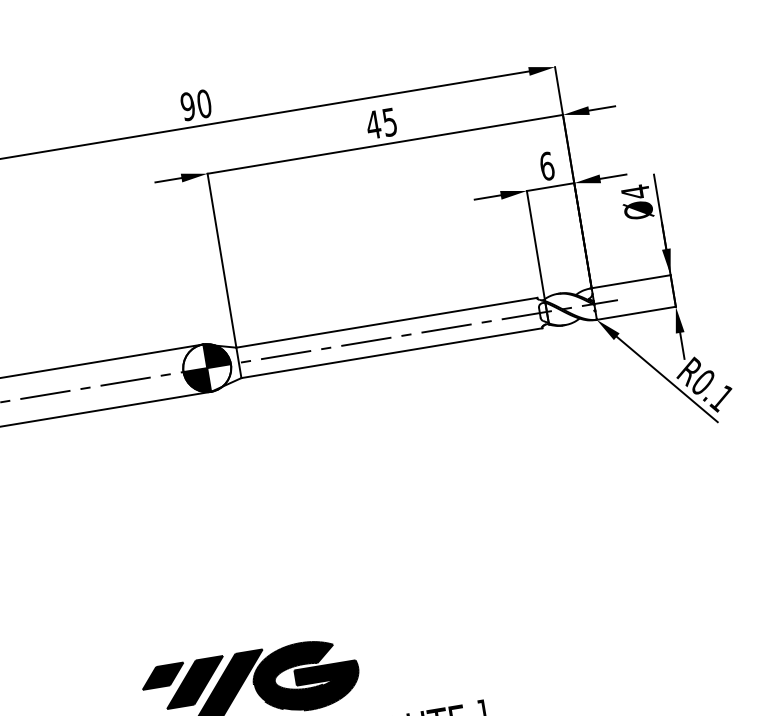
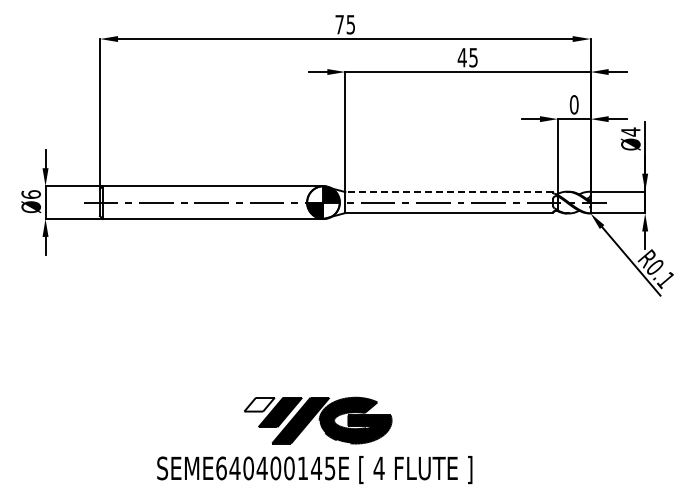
text: (196, 104) -> (345, 24), 90 -> 75
text: (547, 165) -> (574, 104), 6 -> 0
line: (387, 323) -> (449, 192), solid -> dashed
fill: (162, 675) -> (259, 404), removed

